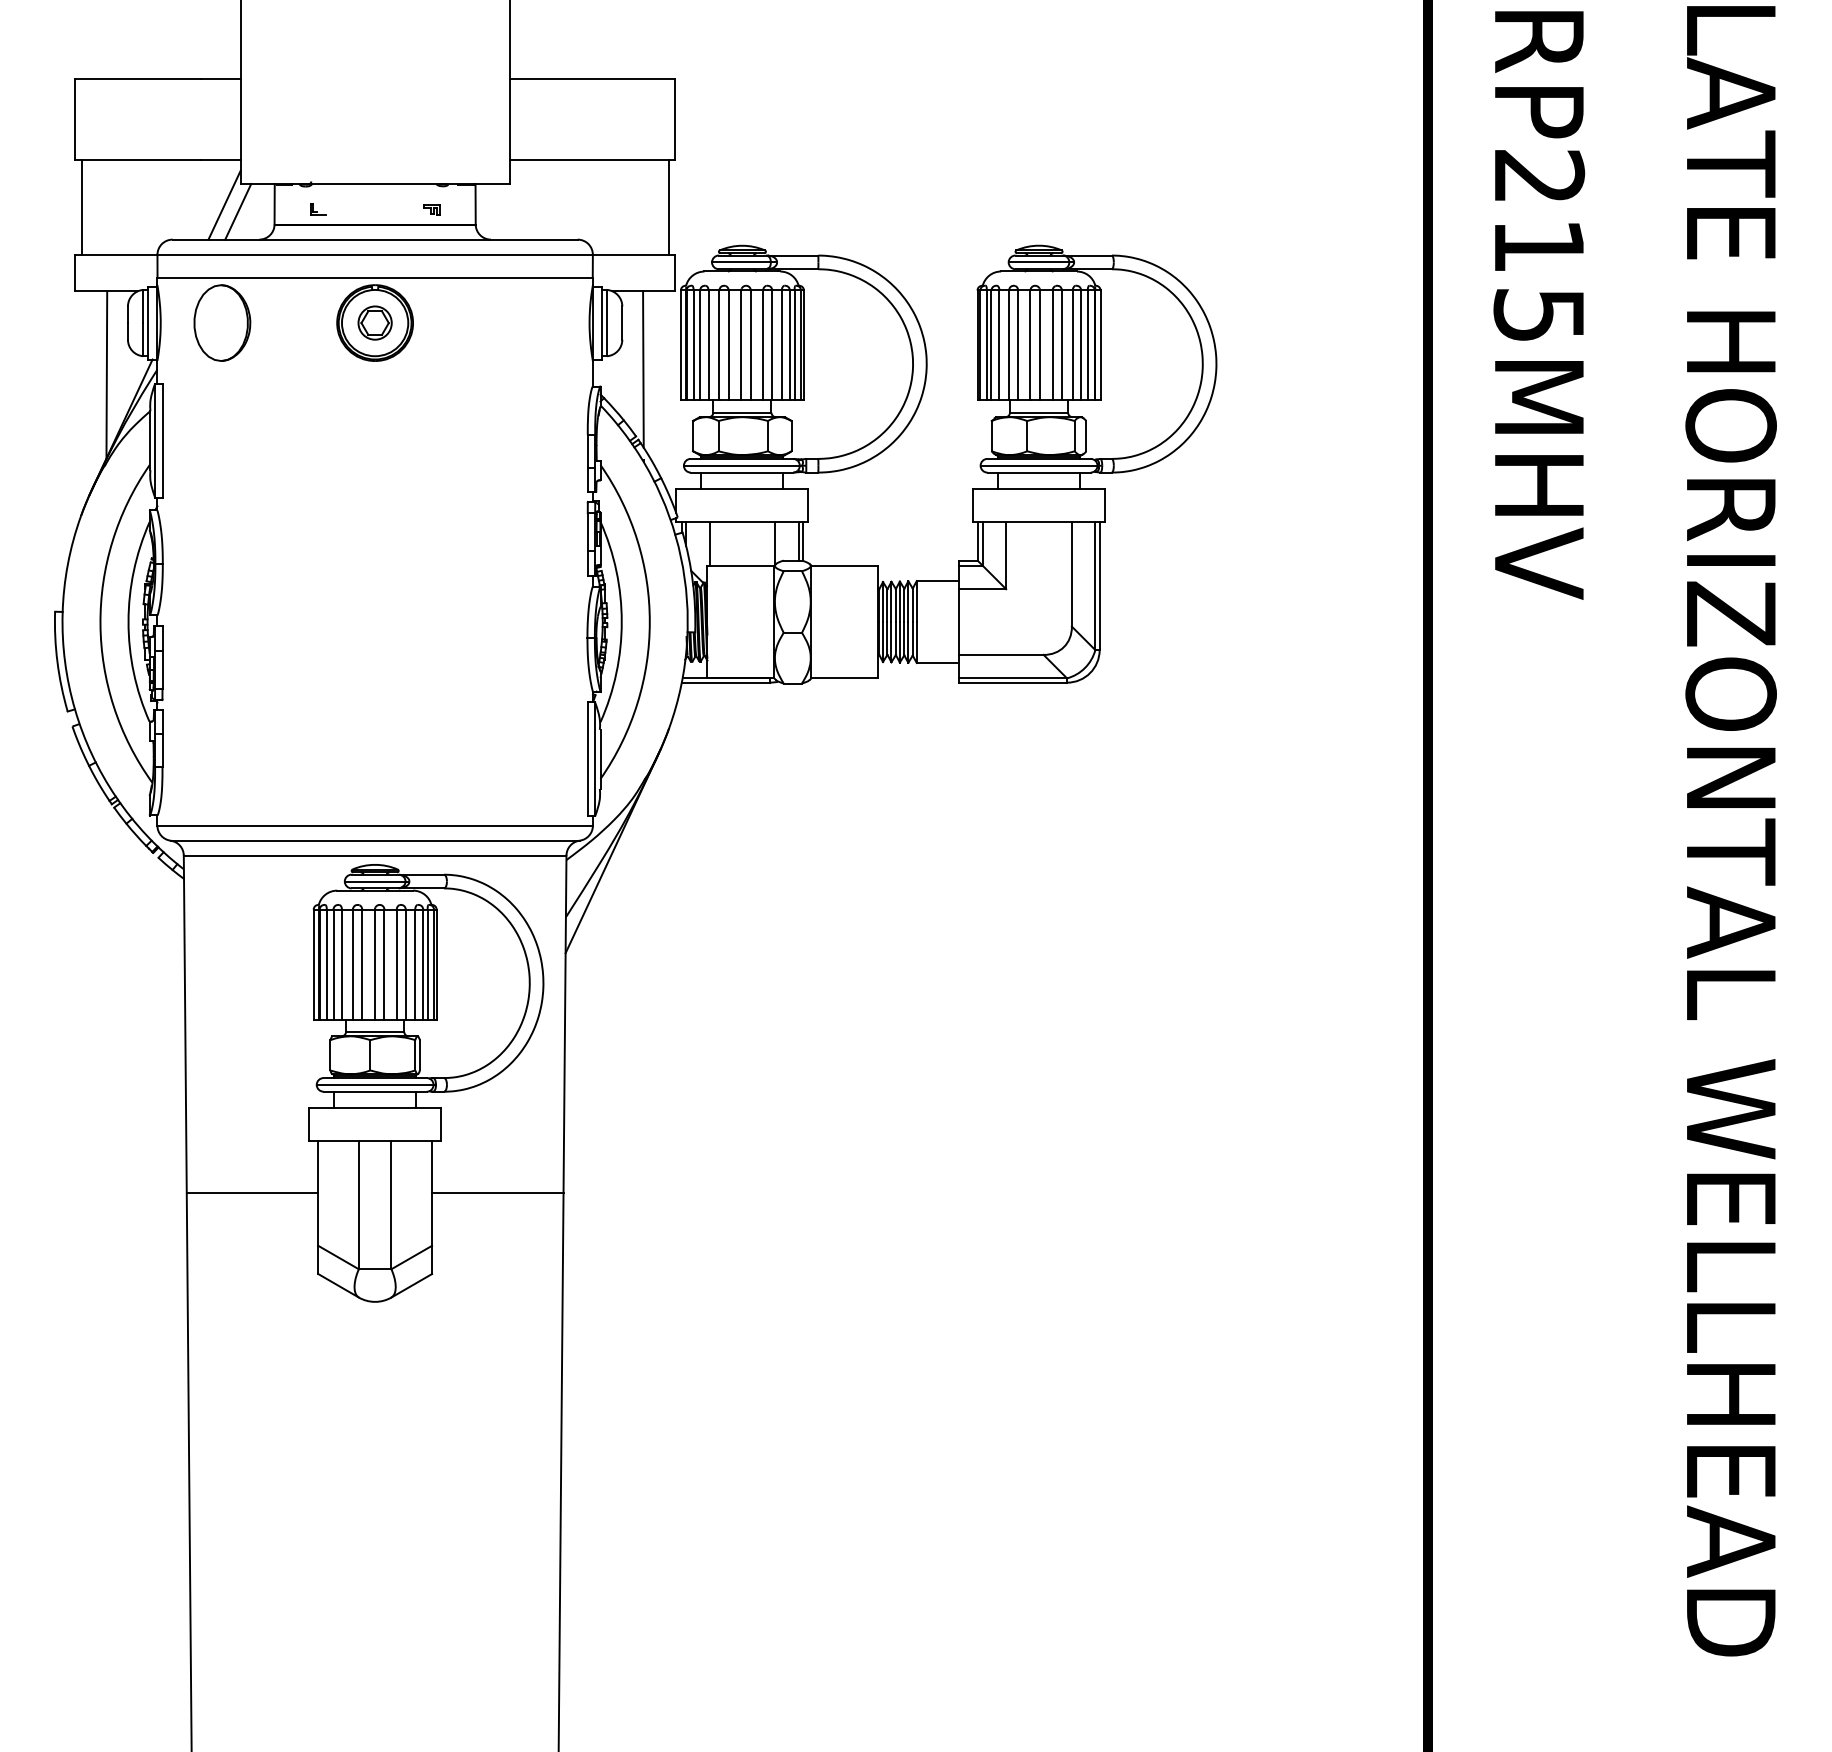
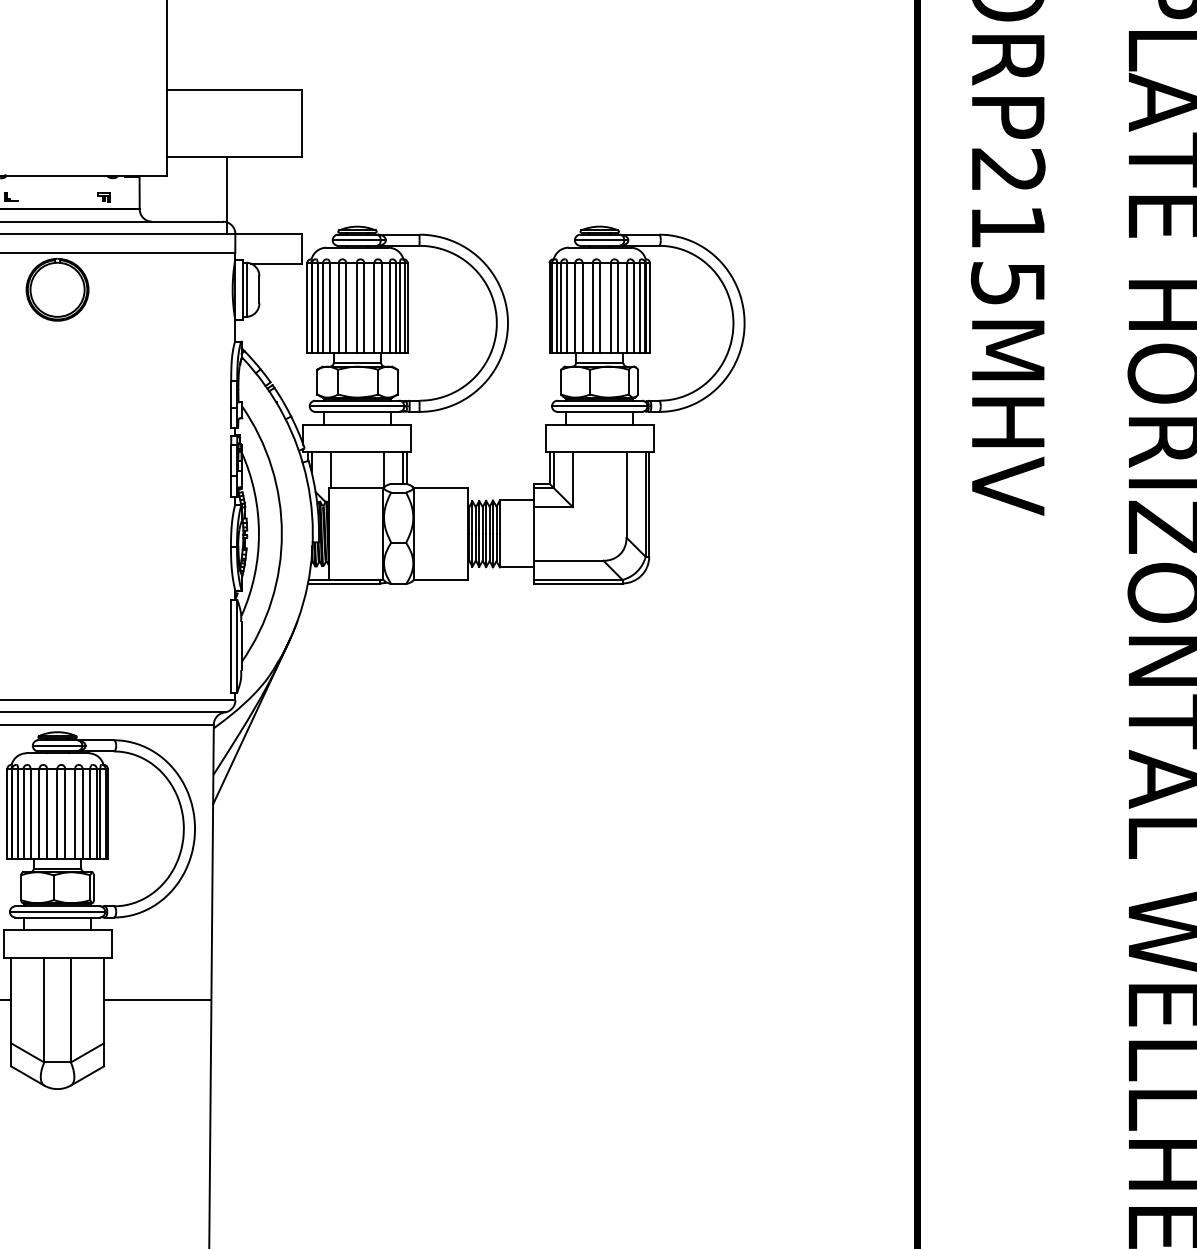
line: (668, 206) -> (226, 194), moved
part: (374, 322) -> (57, 289), removed
line: (643, 369) -> (276, 327), removed

